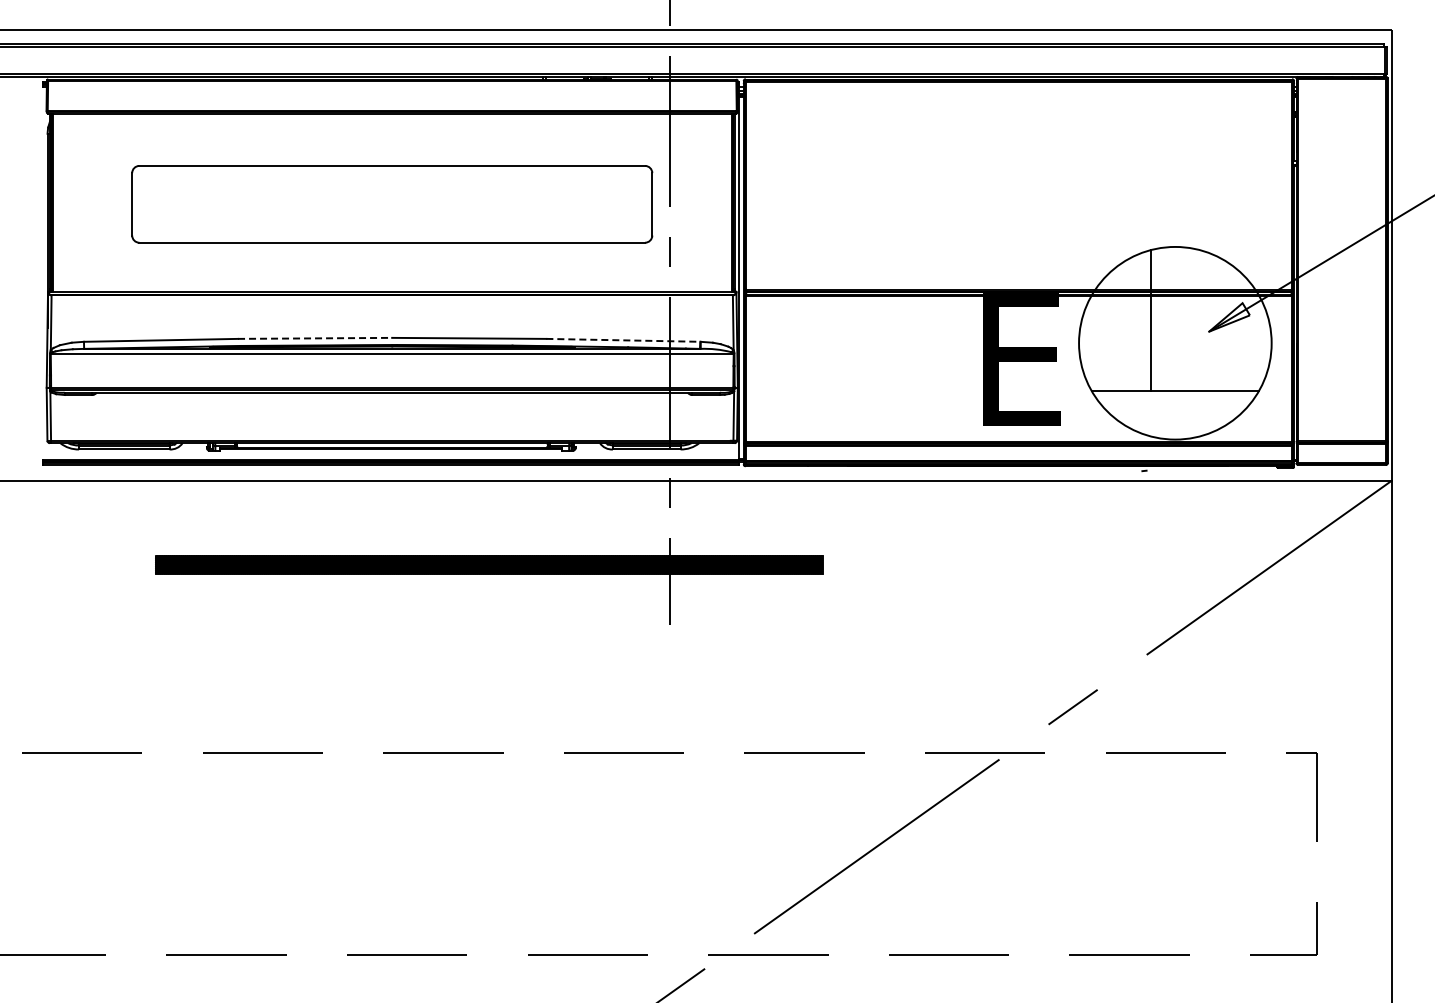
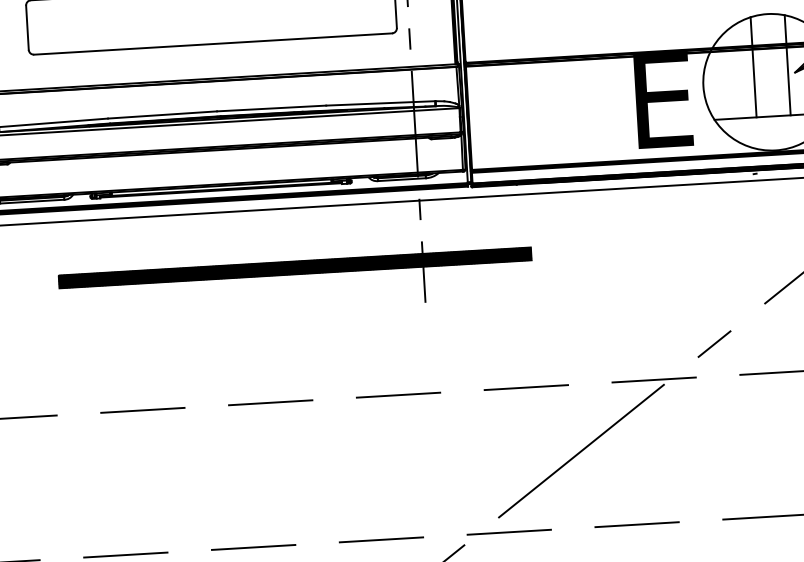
line: (1199, 320) -> (787, 65), added
line: (315, 338) -> (162, 115), dashed -> solid
line: (623, 340) -> (380, 103), dashed -> solid

